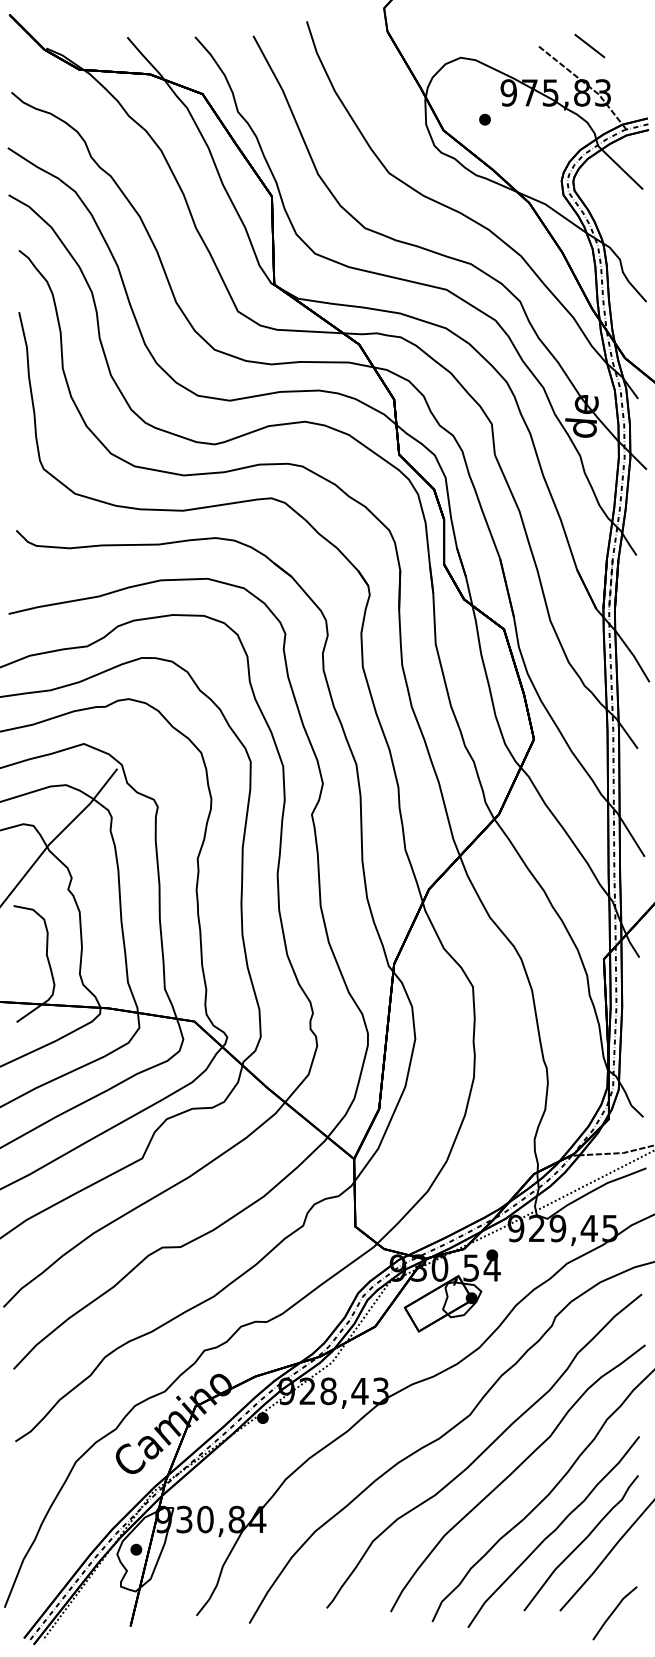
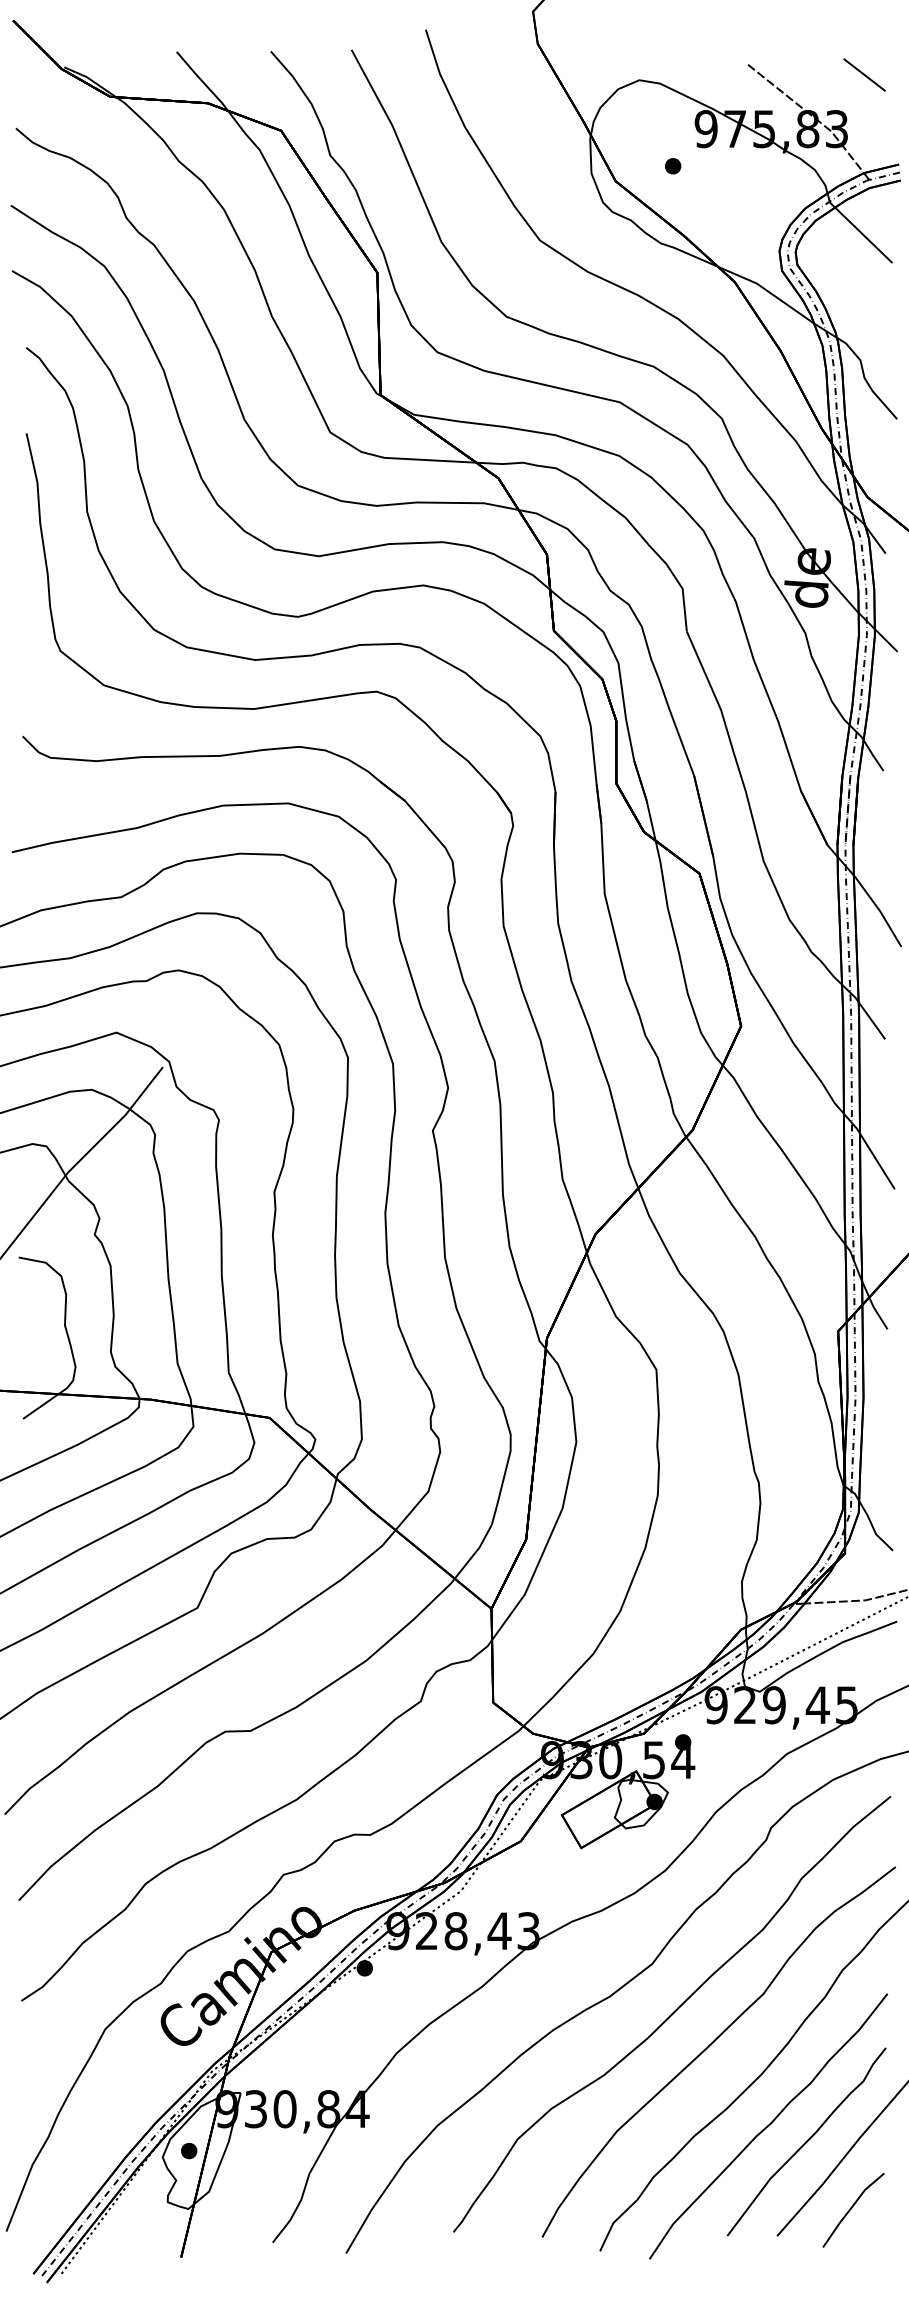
line: (589, 45) -> (864, 74), moved
line: (614, 1612) -> (852, 2208), moved

